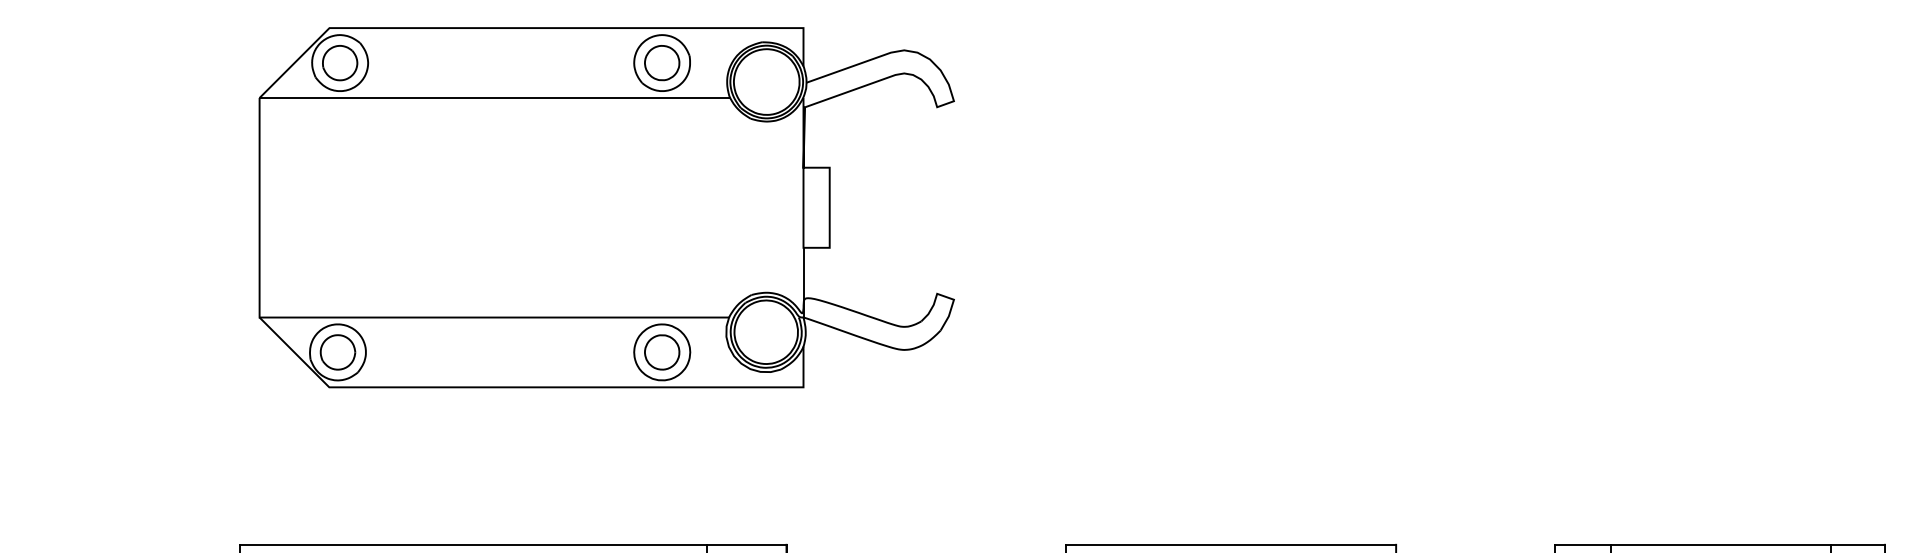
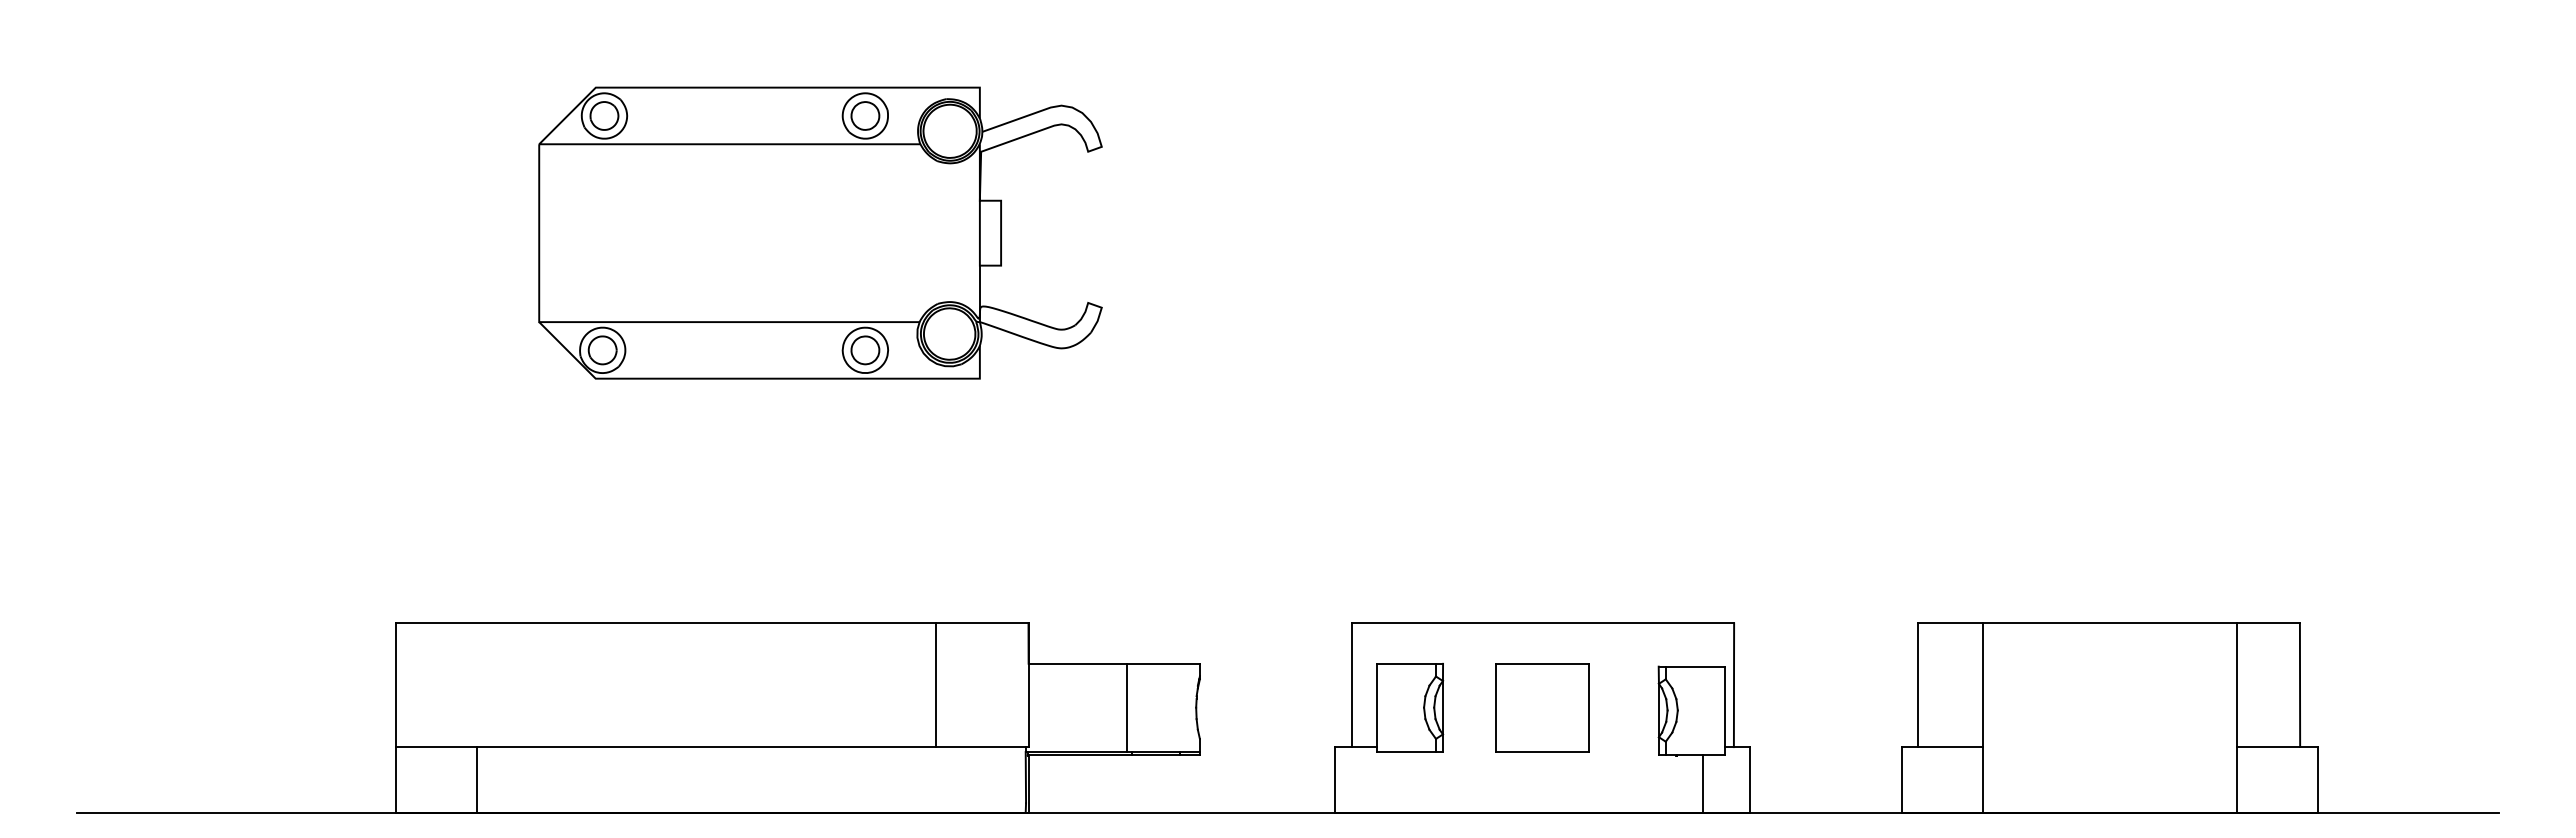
part: (606, 207) -> (820, 232), size x0.7

